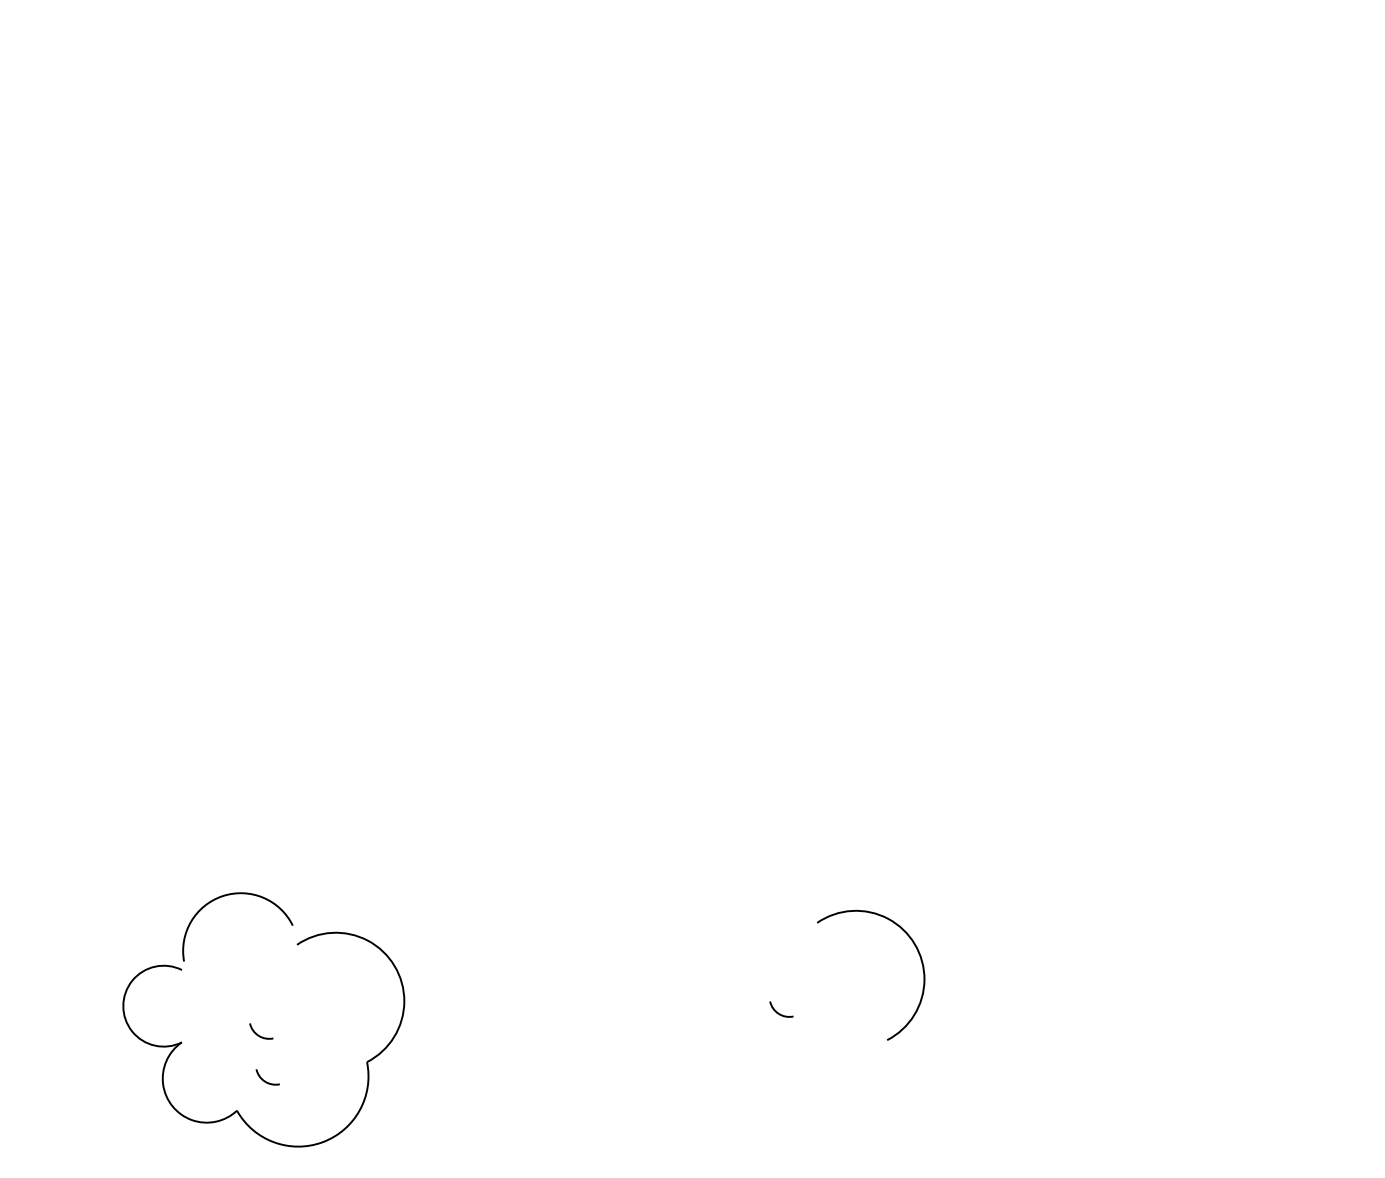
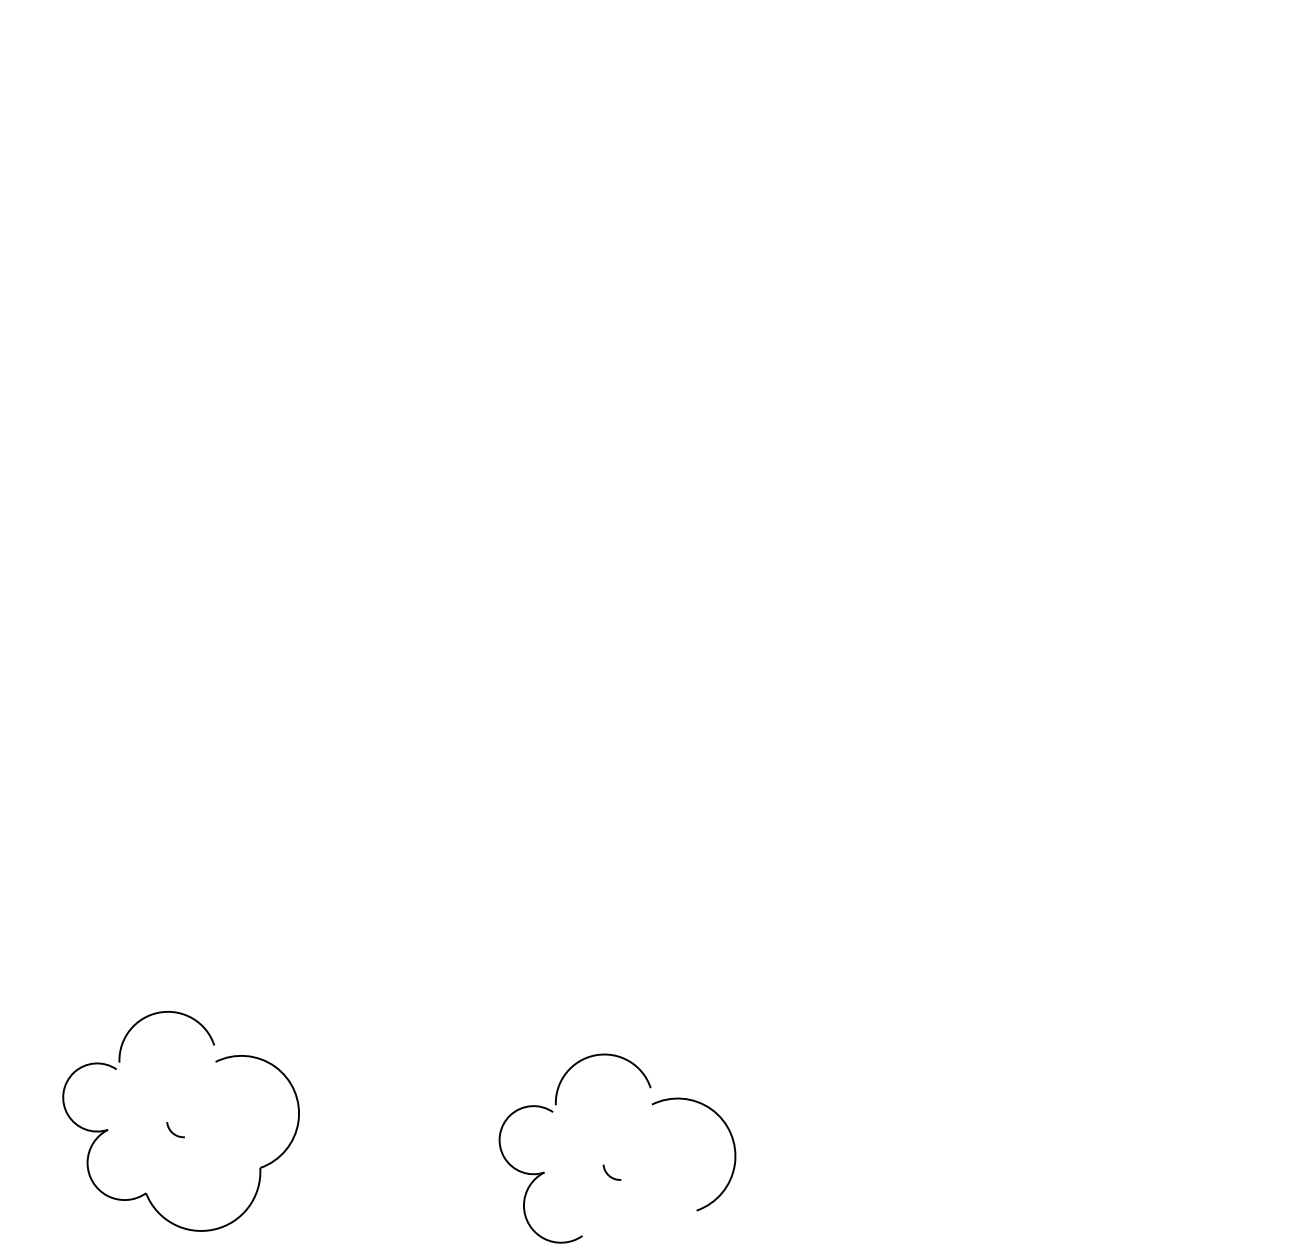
part: (701, 1019) -> (544, 1171), added
arc: (265, 1080) -> (173, 1171), removed

